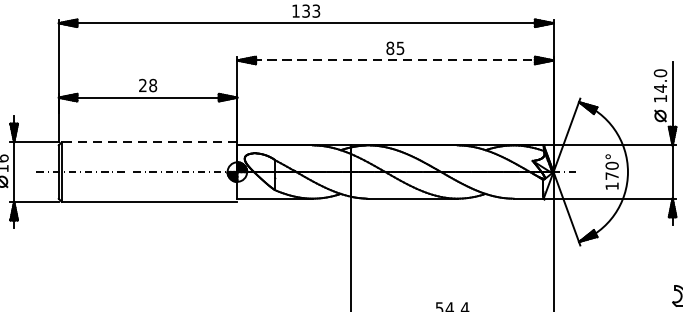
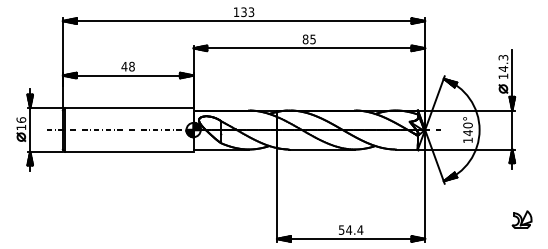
line: (395, 60) -> (309, 48), dashed -> solid
text: (660, 73) -> (503, 57), 14.0 -> 14.3
text: (142, 85) -> (124, 66), 28 -> 48
line: (148, 142) -> (128, 108), dashed -> solid
text: (611, 176) -> (467, 133), 170° -> 140°

